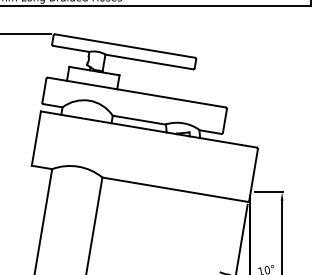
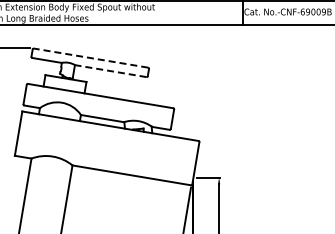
line: (125, 46) -> (91, 58), solid -> dashed
line: (148, 62) -> (110, 71), solid -> dashed

